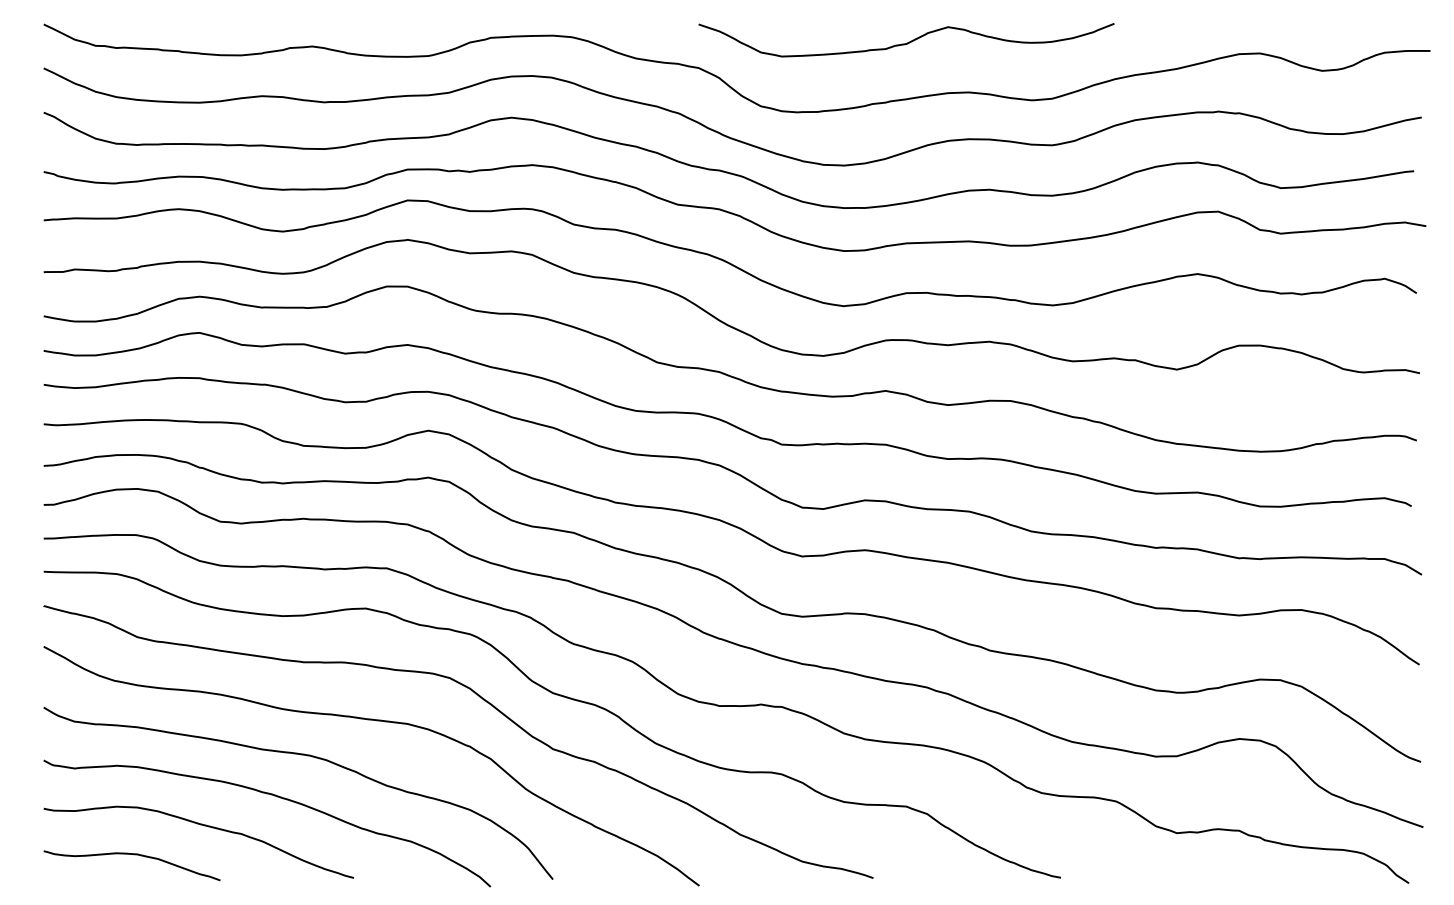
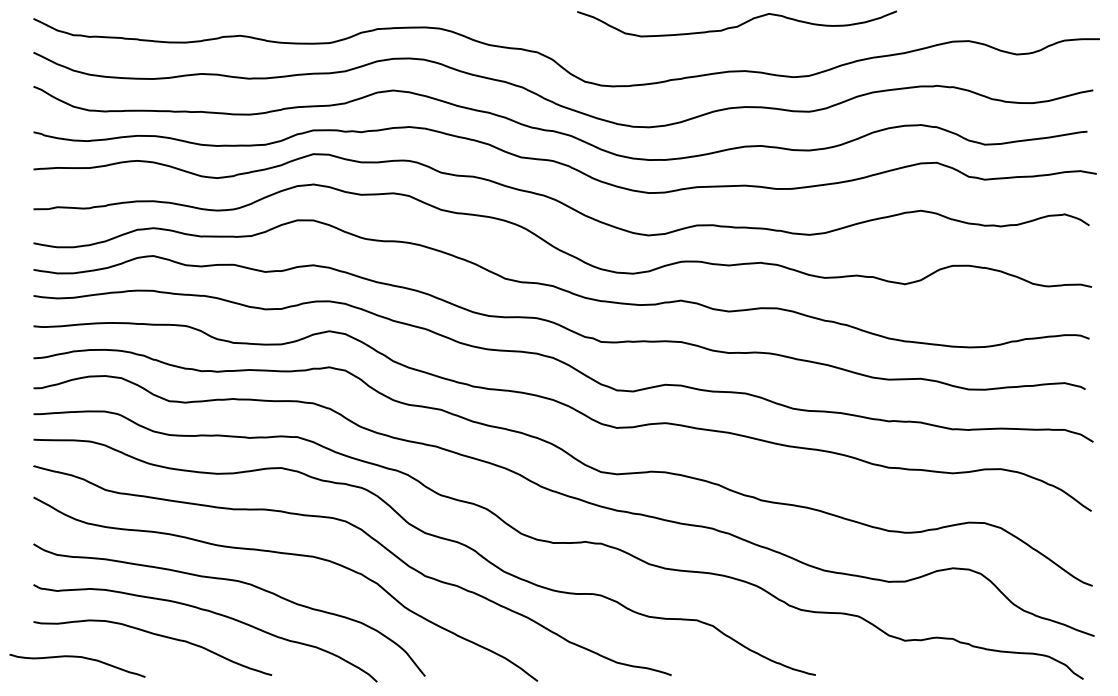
curve: (907, 42) -> (737, 25), moved
curve: (132, 854) -> (77, 657), moved

